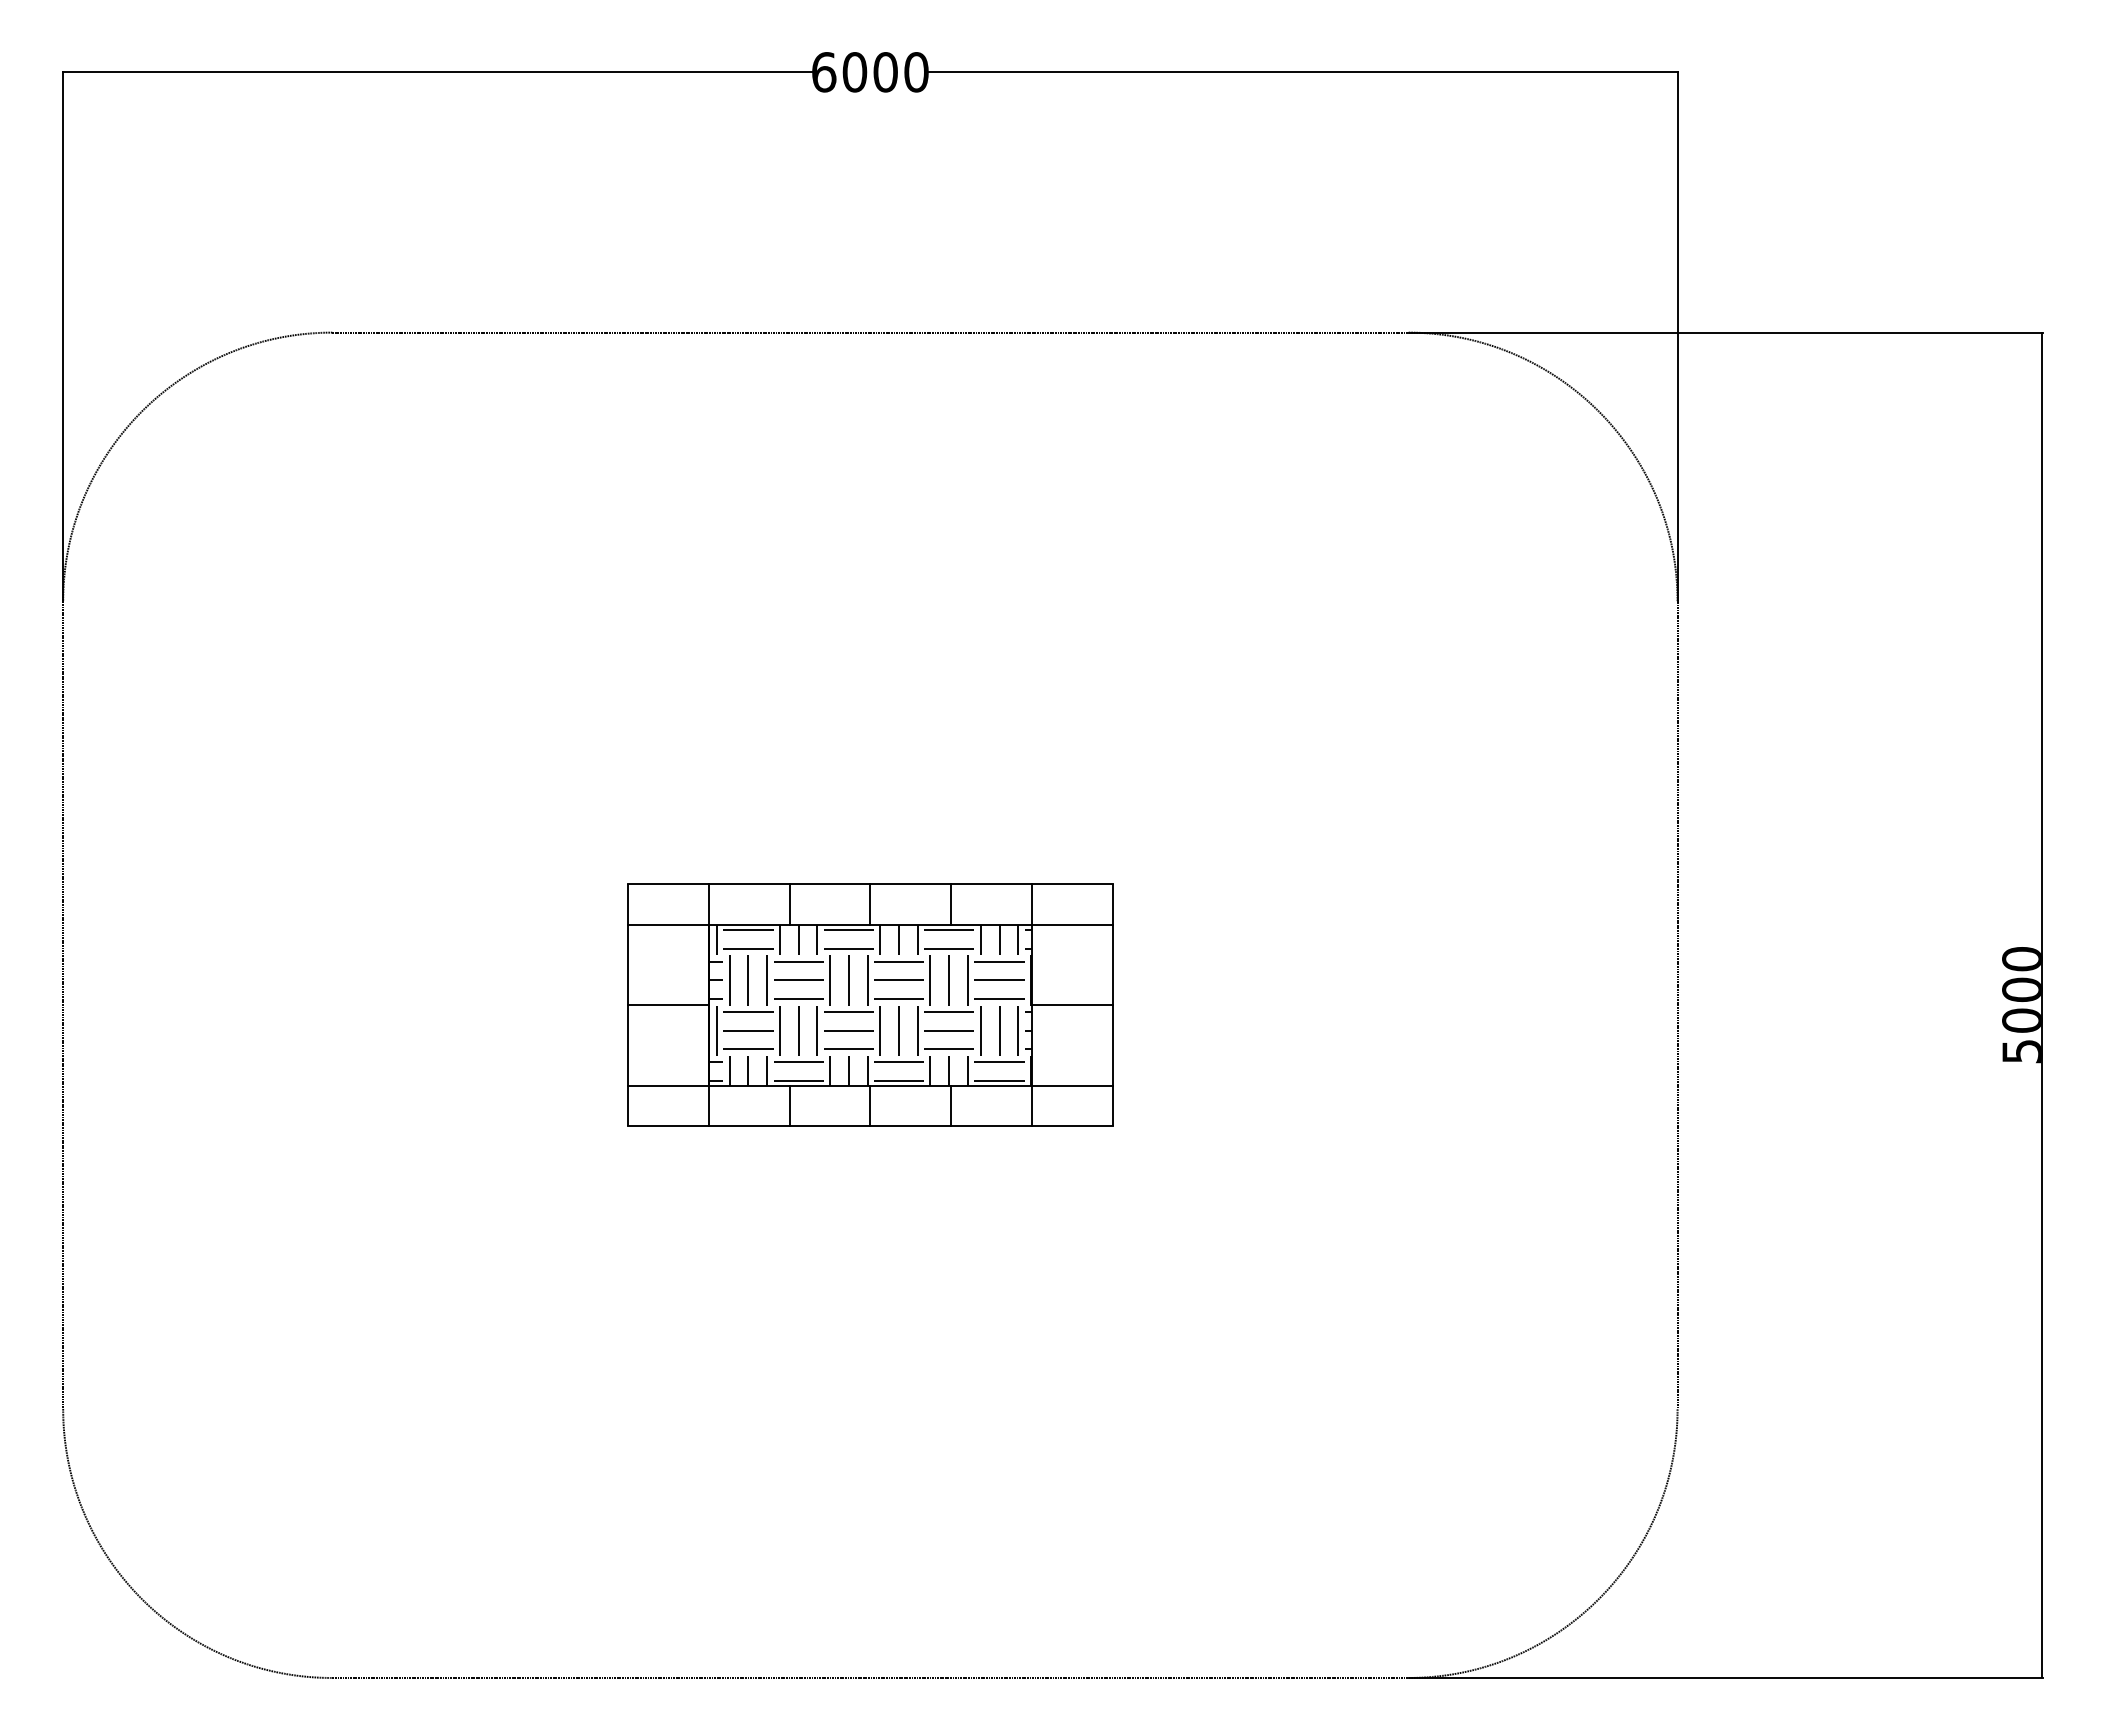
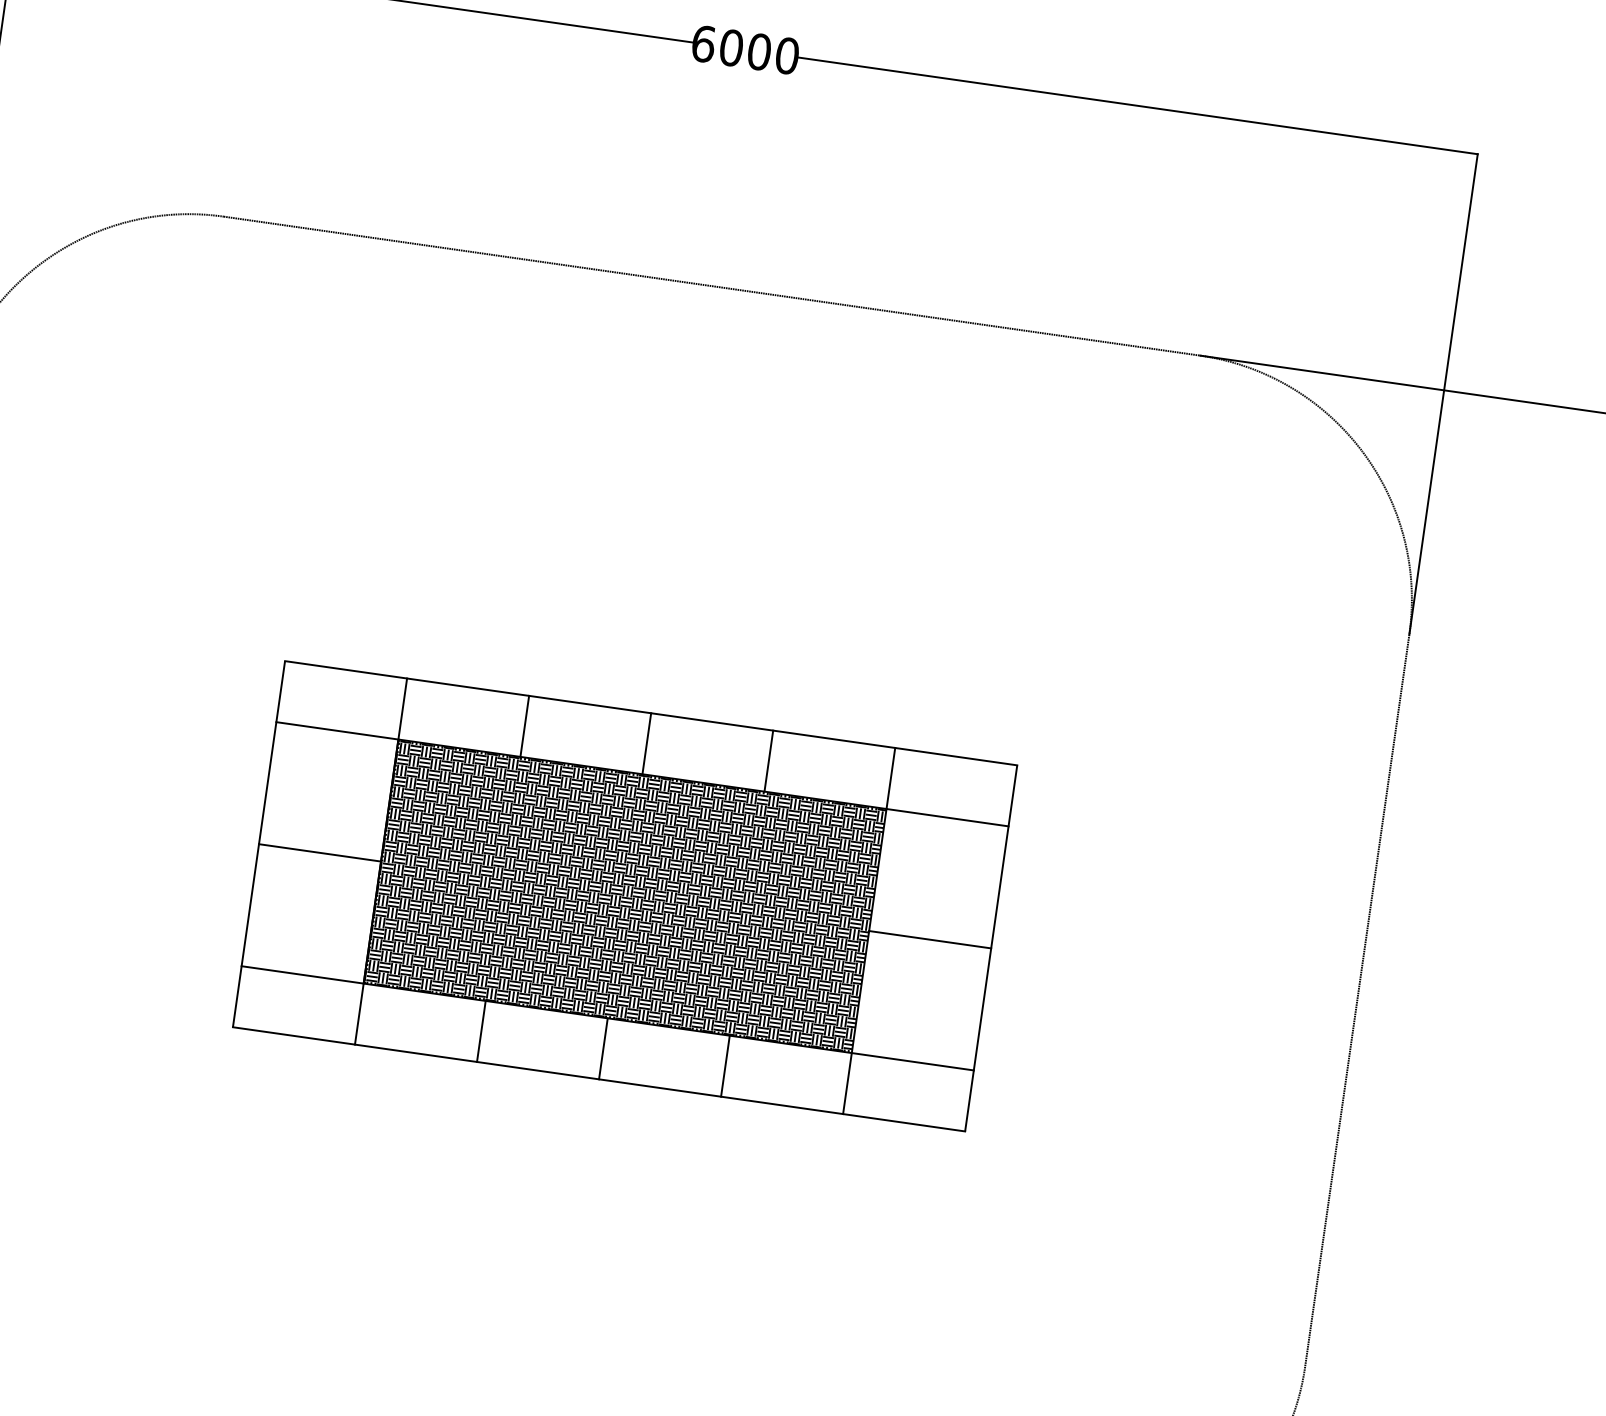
part: (870, 1005) -> (625, 896), size x1.67

